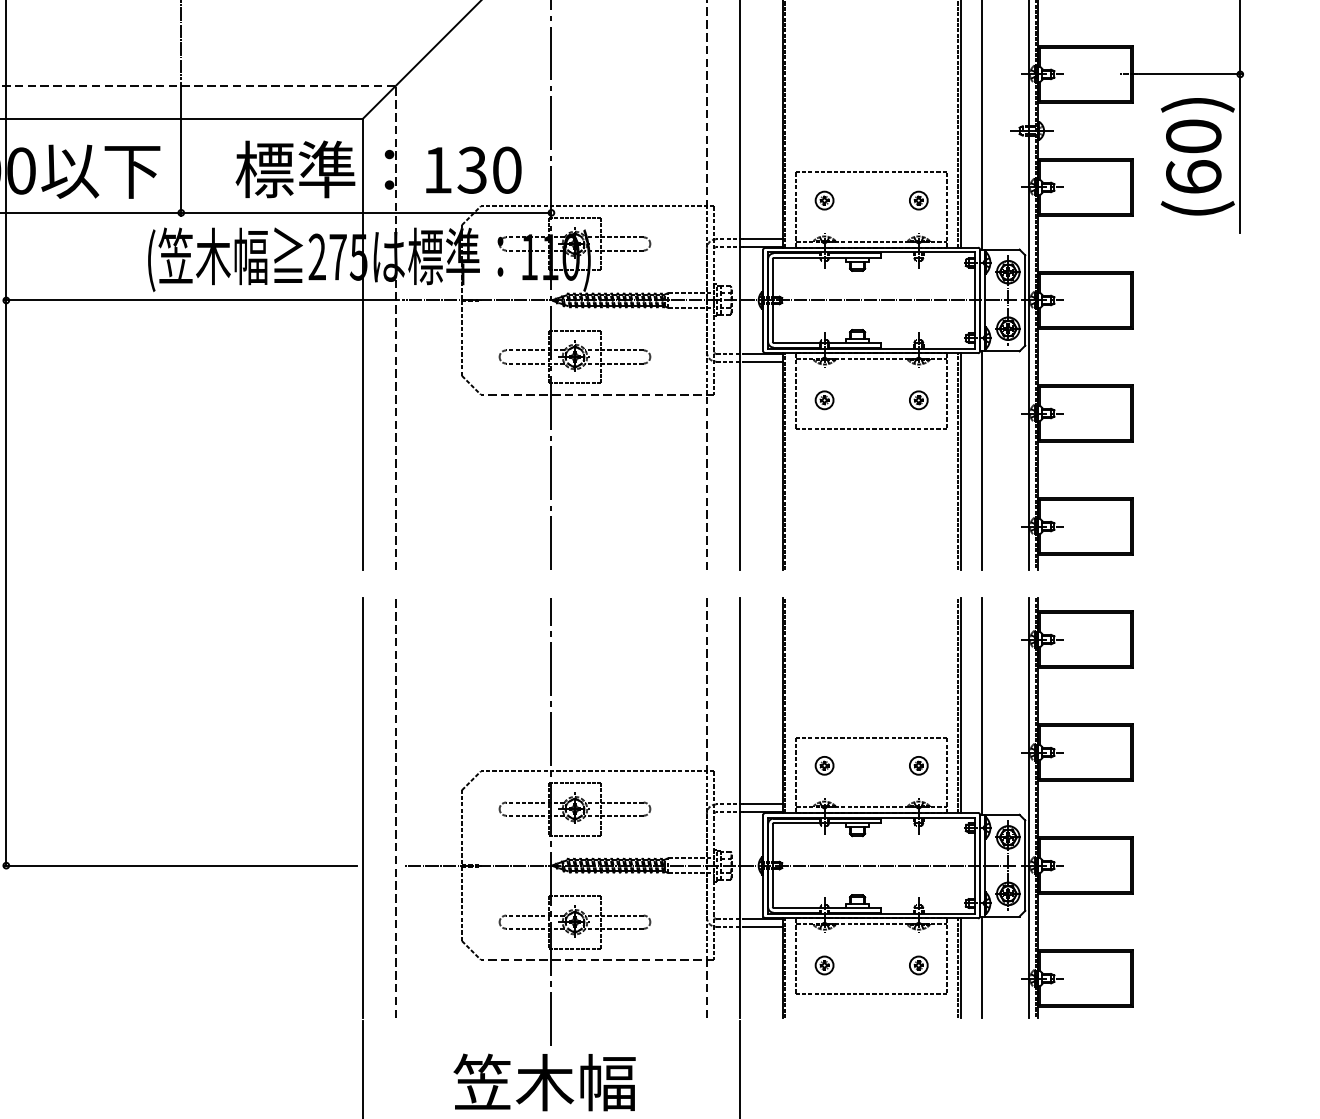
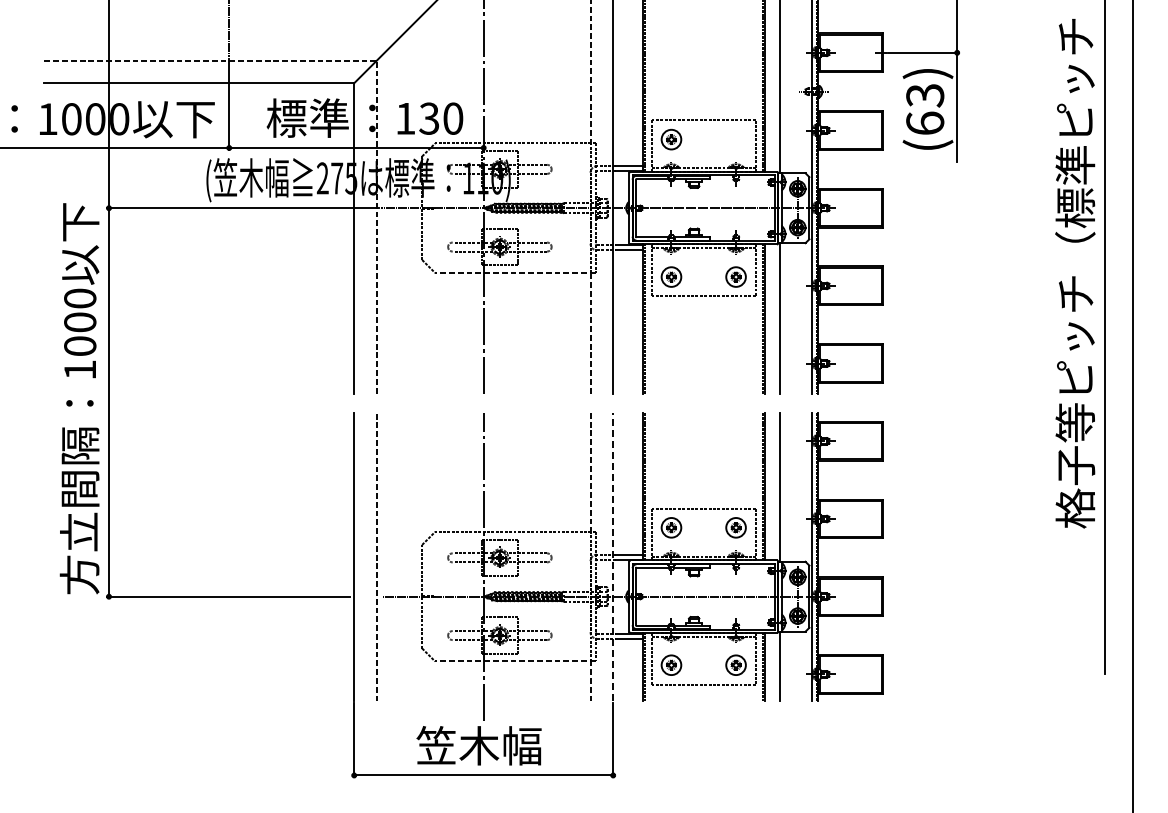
text: (1194, 136) -> (925, 95), (60) -> (63)
part: (824, 200) -> (671, 139), size x1.6
part: (919, 200) -> (736, 139), removed
part: (824, 399) -> (671, 276), size x1.6
part: (919, 399) -> (736, 276), size x1.6
part: (824, 766) -> (671, 528), size x1.6
part: (919, 766) -> (736, 528), size x1.6
line: (740, 807) -> (613, 556), solid -> dashed
part: (824, 965) -> (671, 665), size x1.6
part: (919, 965) -> (736, 665), size x1.6

